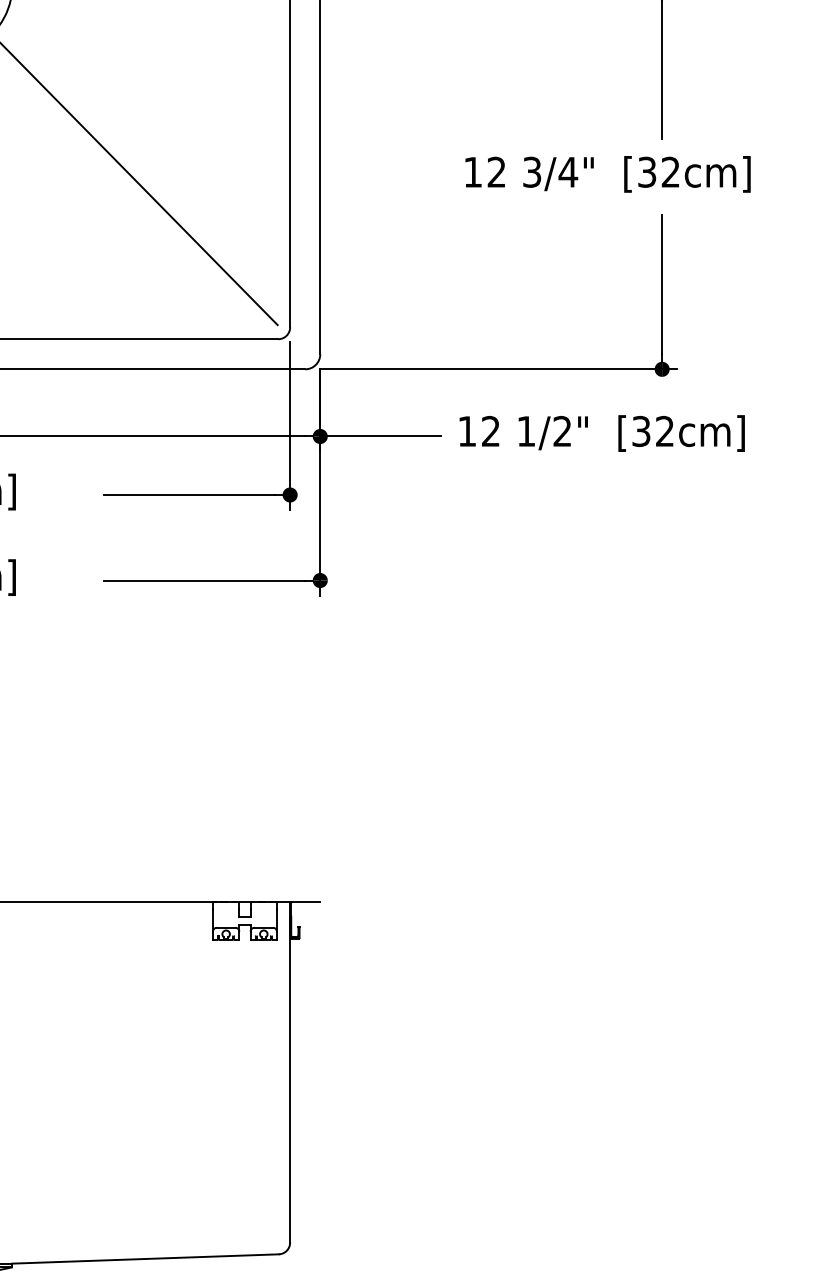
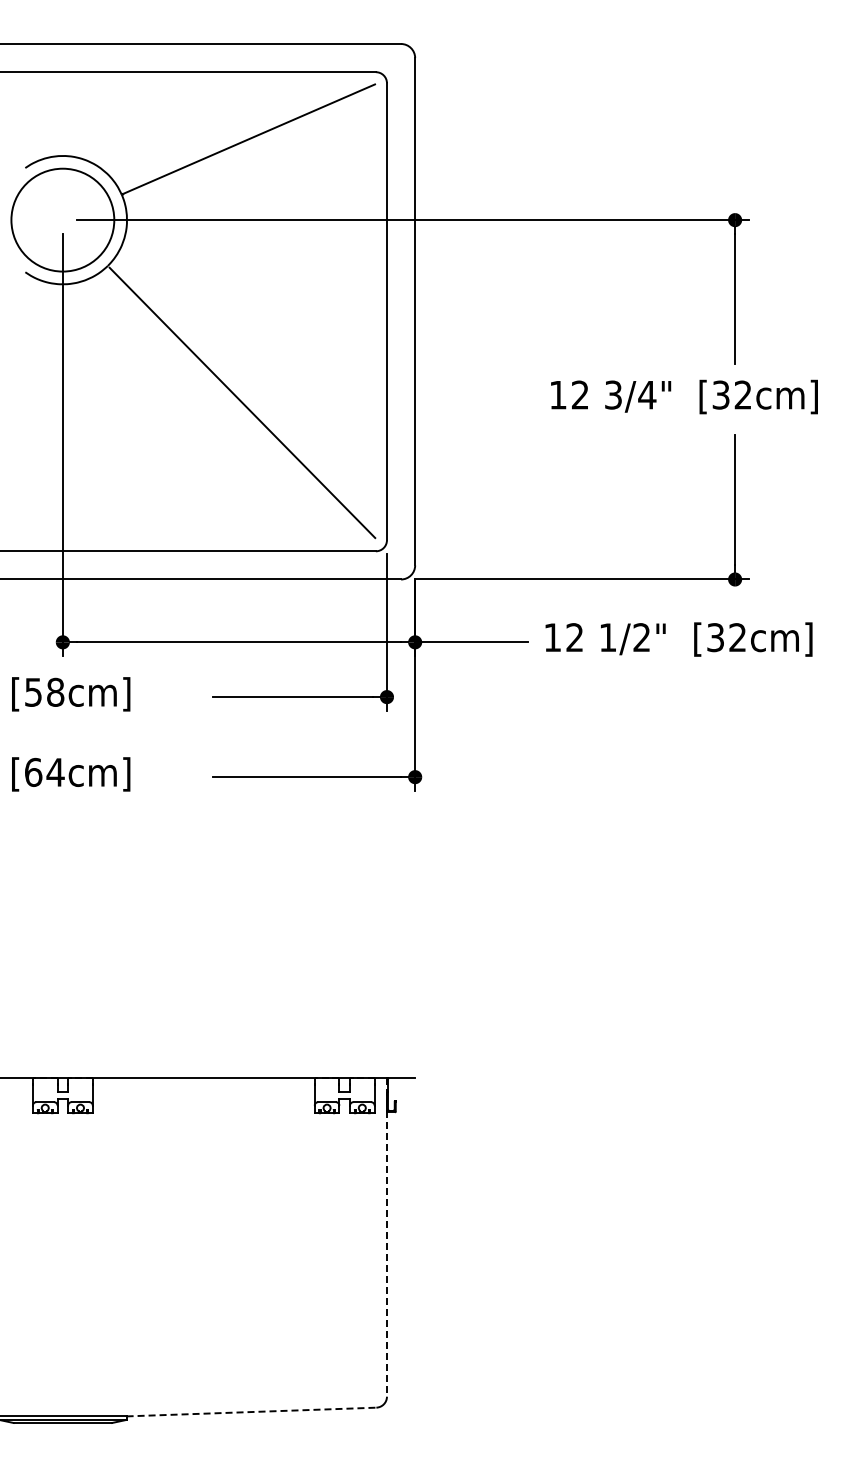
line: (289, 1072) -> (386, 1237), solid -> dashed
line: (145, 1259) -> (251, 1412), solid -> dashed

